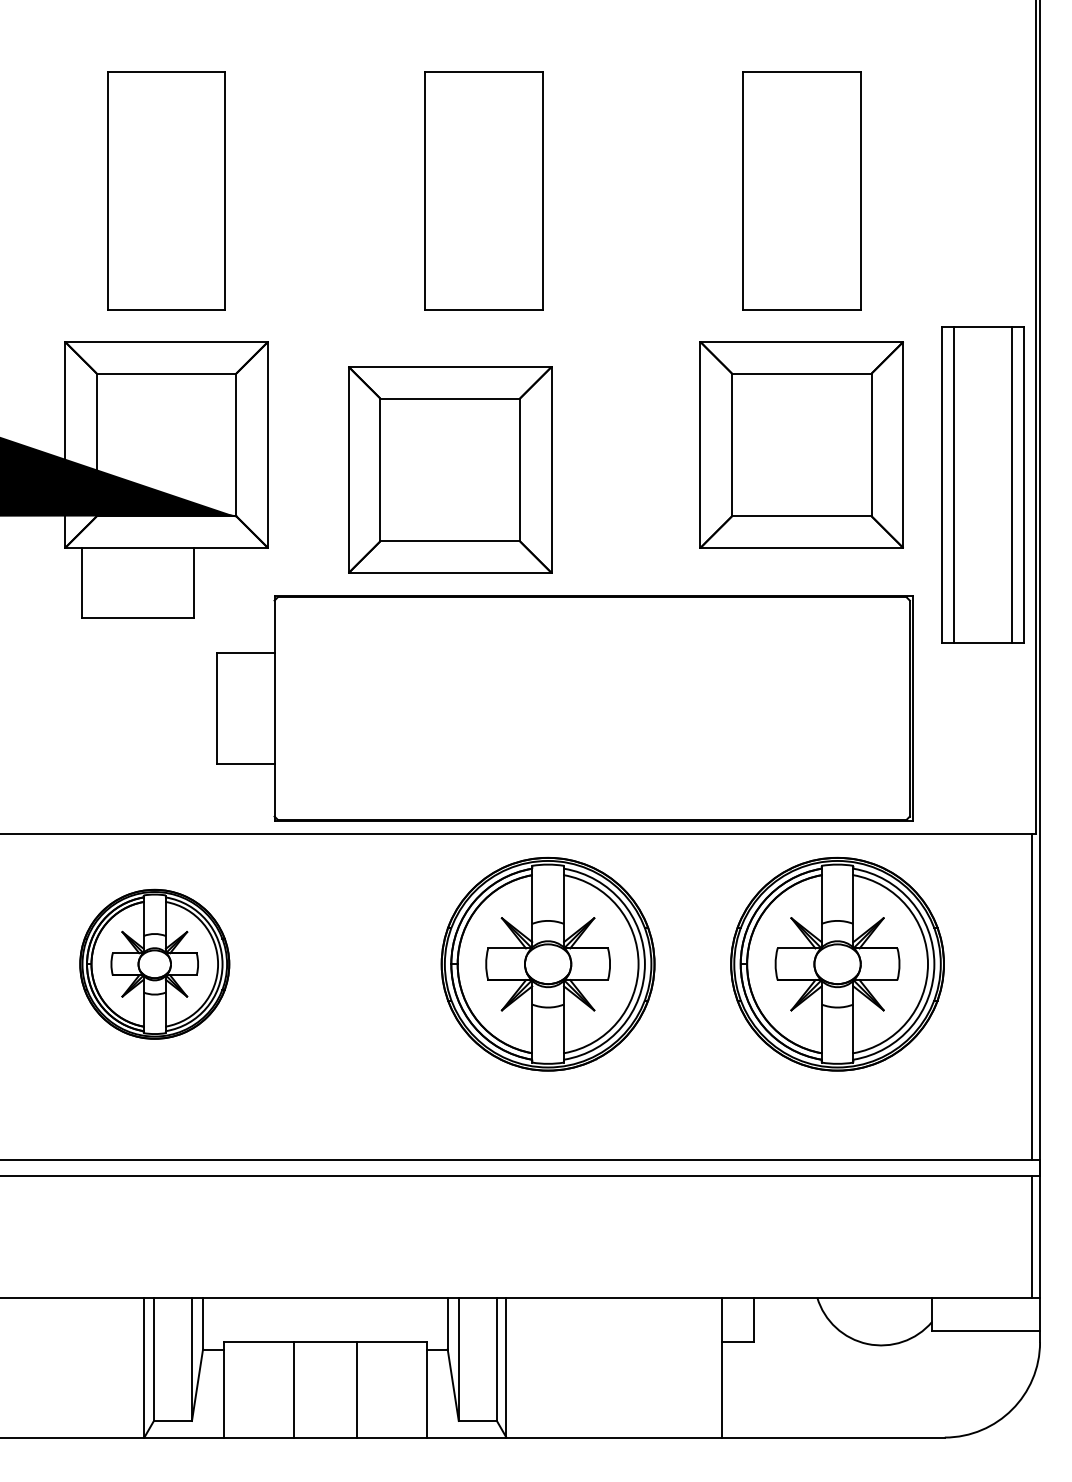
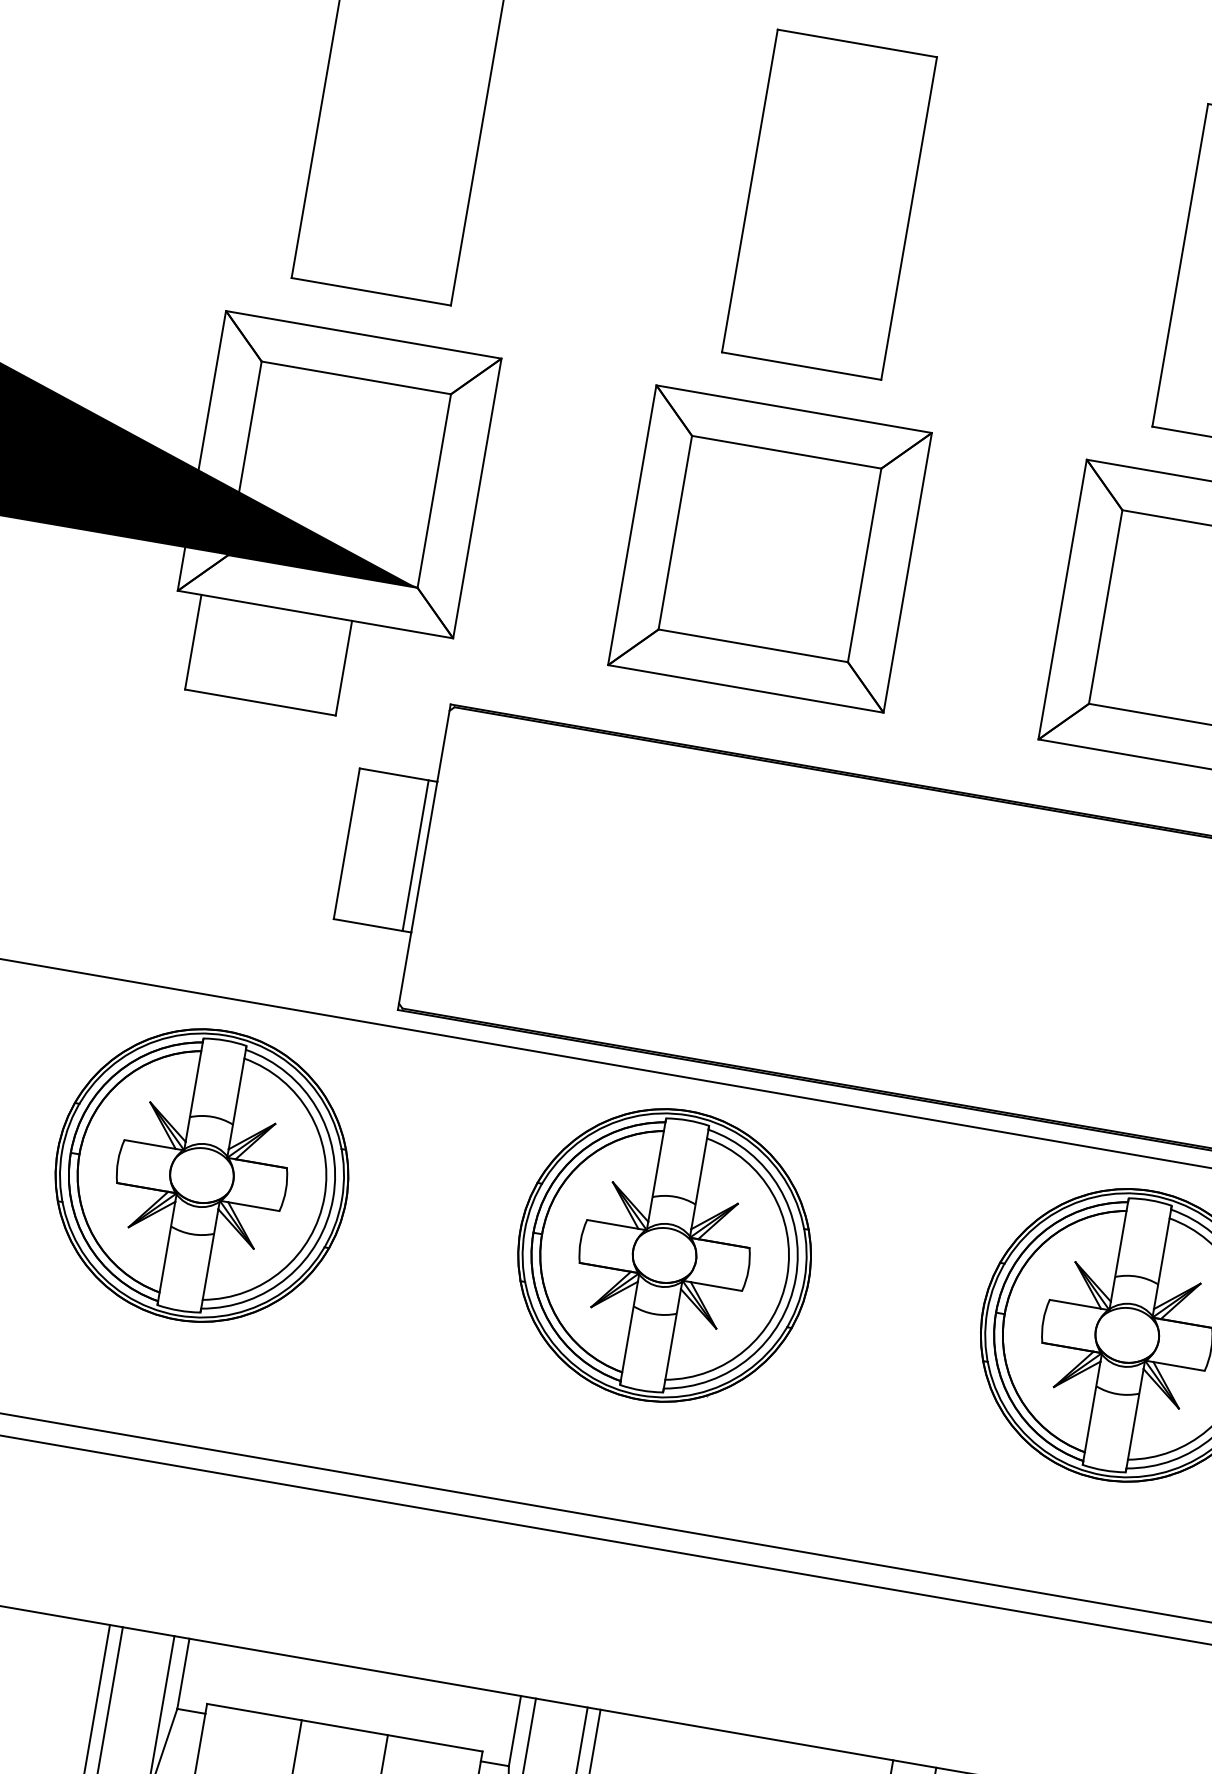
part: (450, 469) -> (770, 548), moved
line: (268, 708) -> (416, 855), added
part: (154, 964) -> (201, 1175), size x1.43
part: (547, 964) -> (663, 1255), moved

